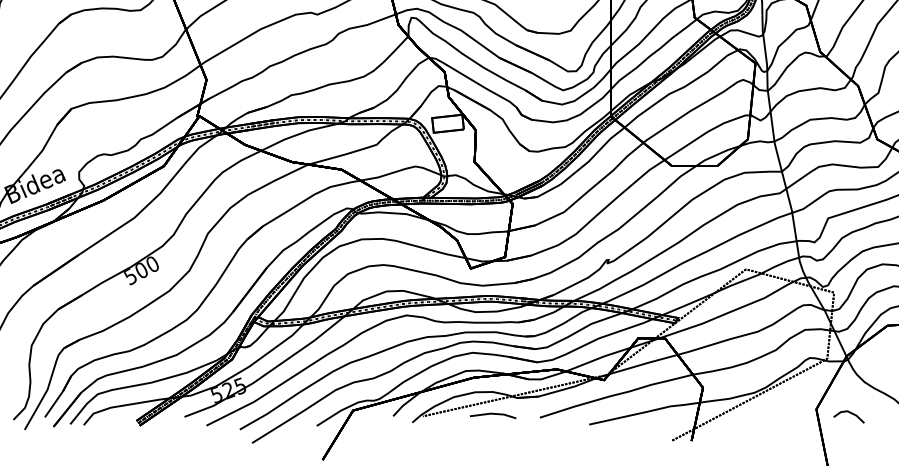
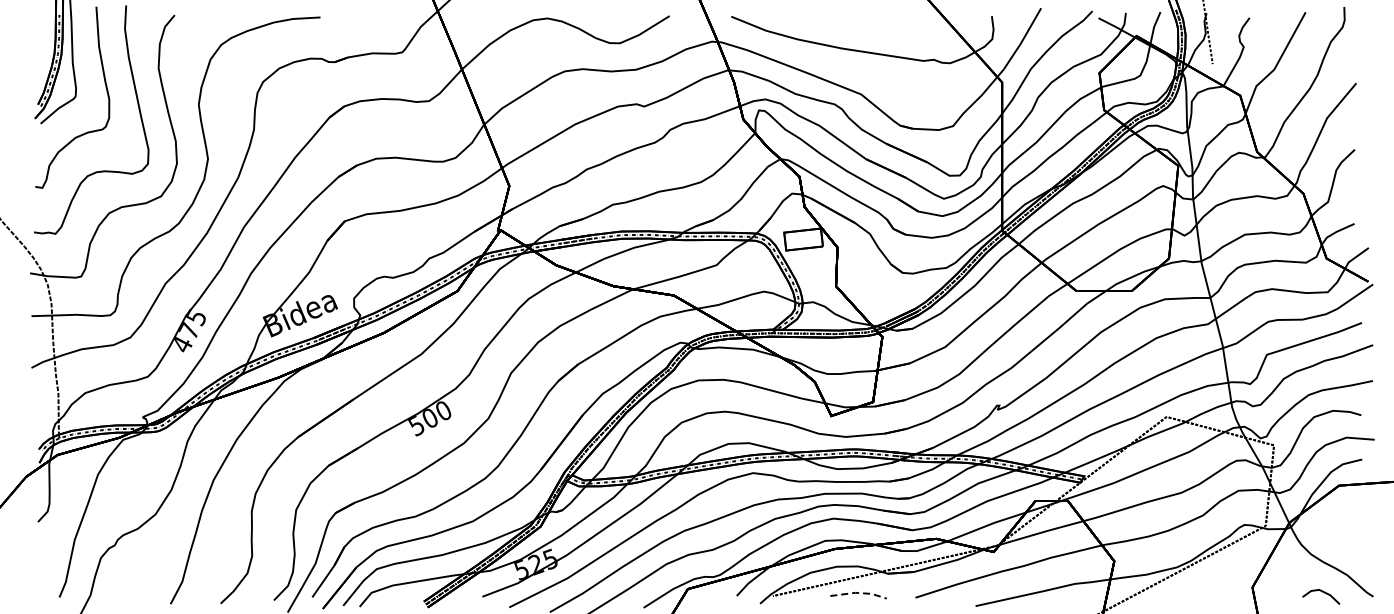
line: (850, 413) -> (1322, 592), moved
line: (493, 414) -> (859, 593), solid -> dashed

